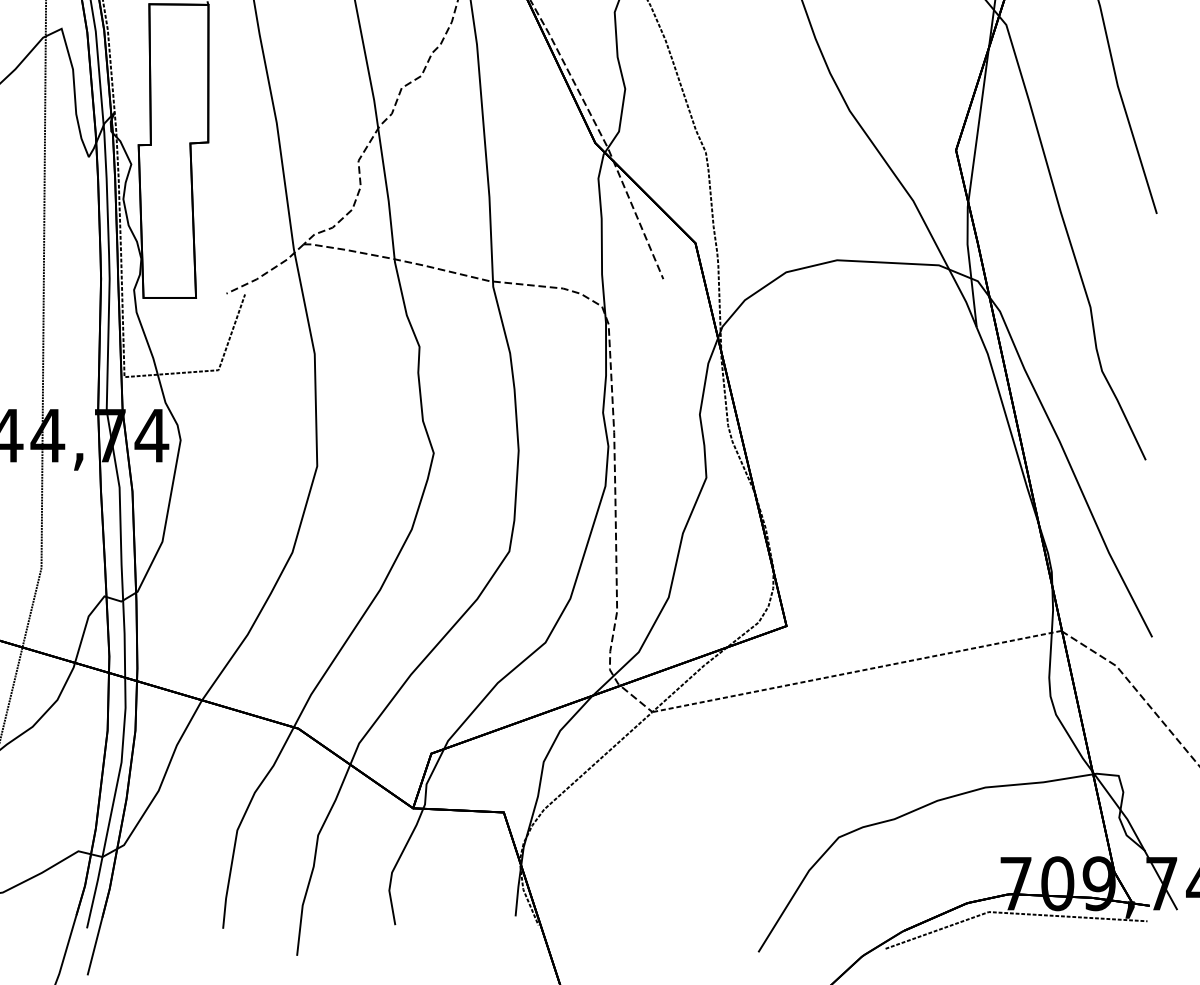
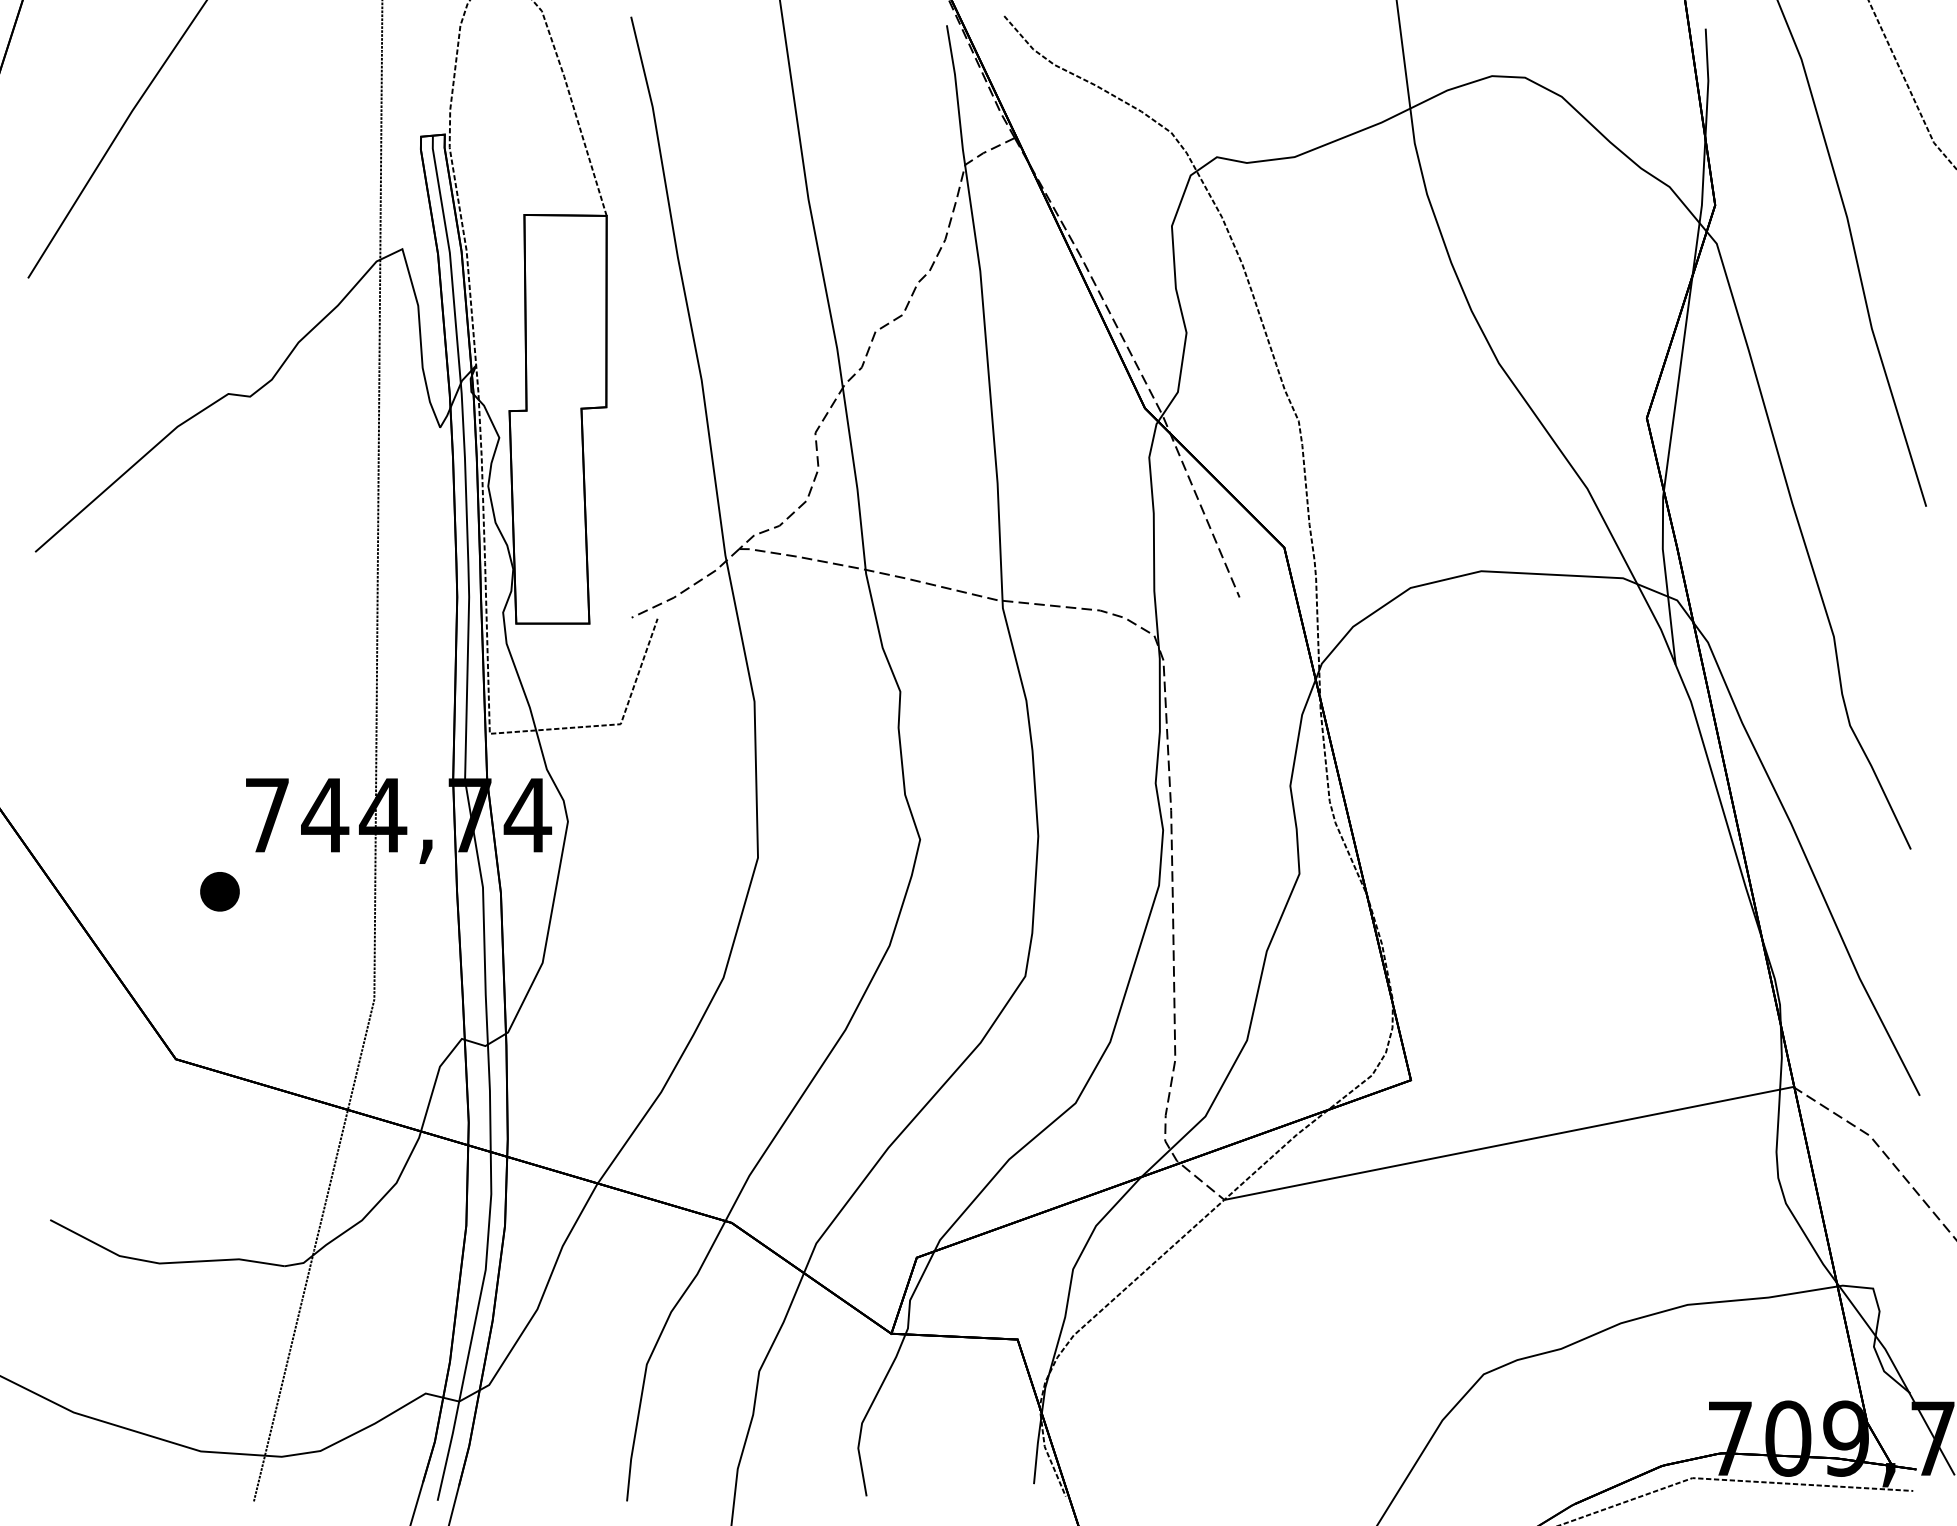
line: (856, 671) -> (1508, 1143), dashed -> solid

